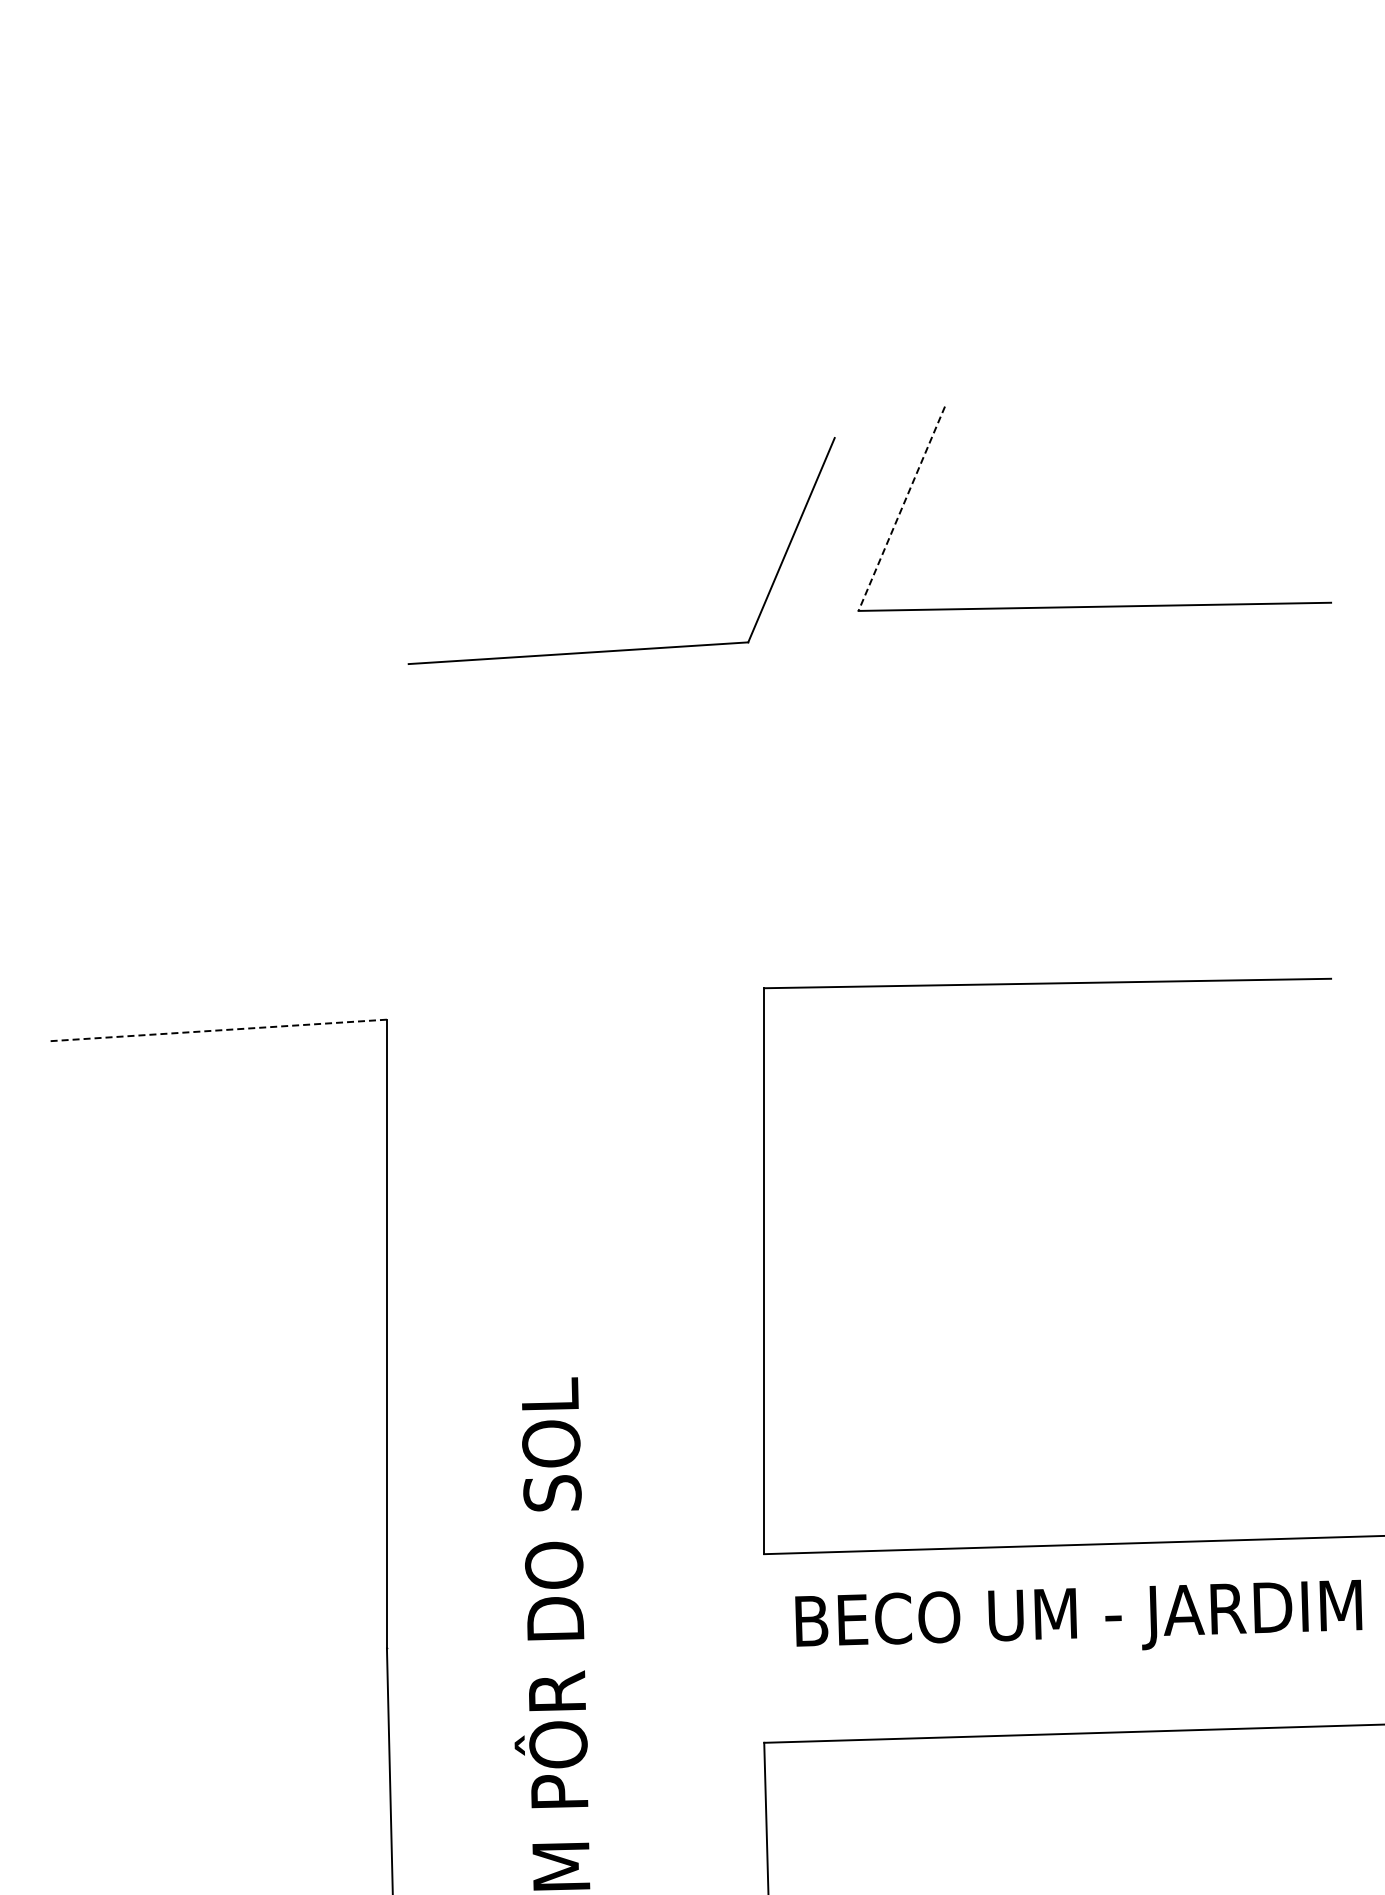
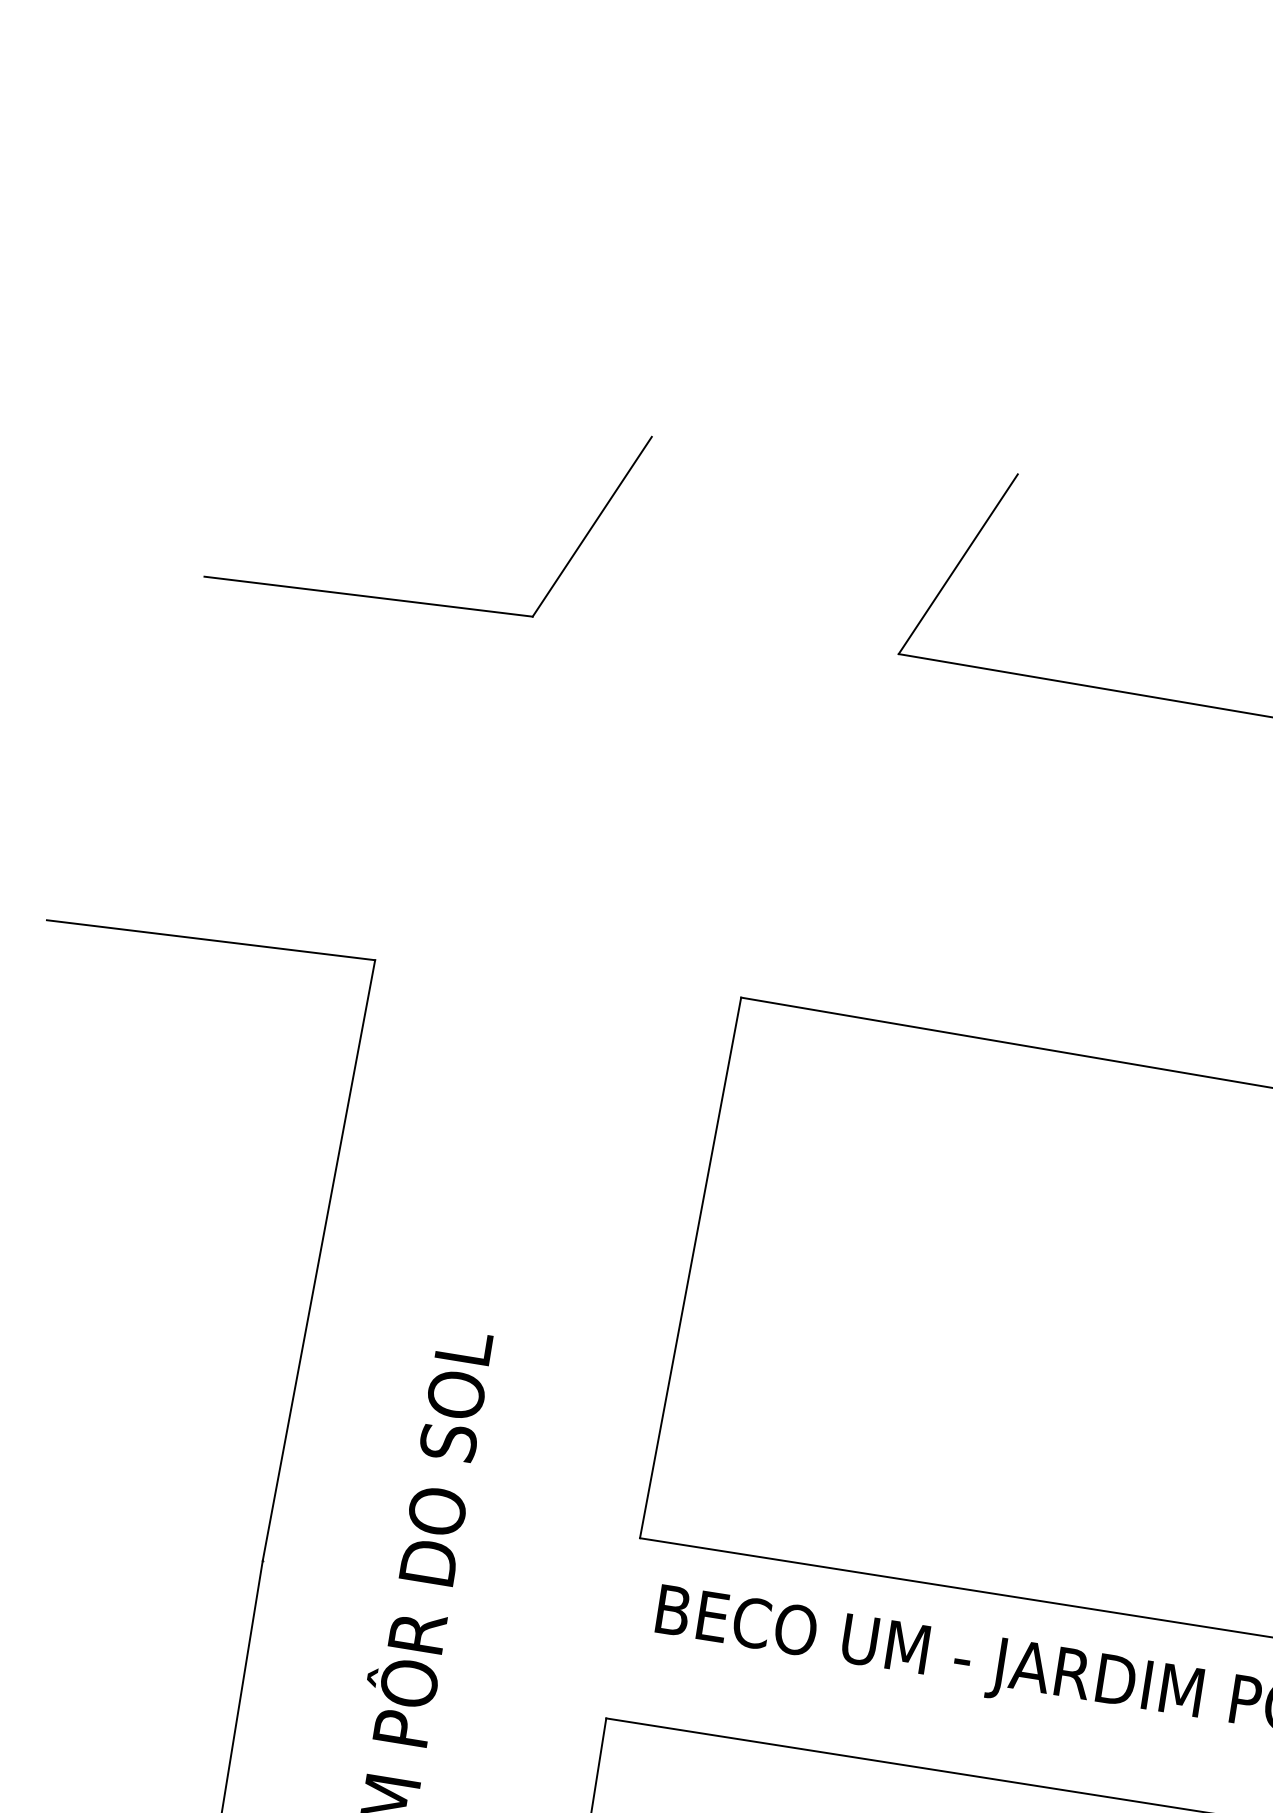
line: (901, 508) -> (958, 563), dashed -> solid
part: (631, 648) -> (420, 601), moved
line: (216, 1030) -> (210, 940), dashed -> solid

